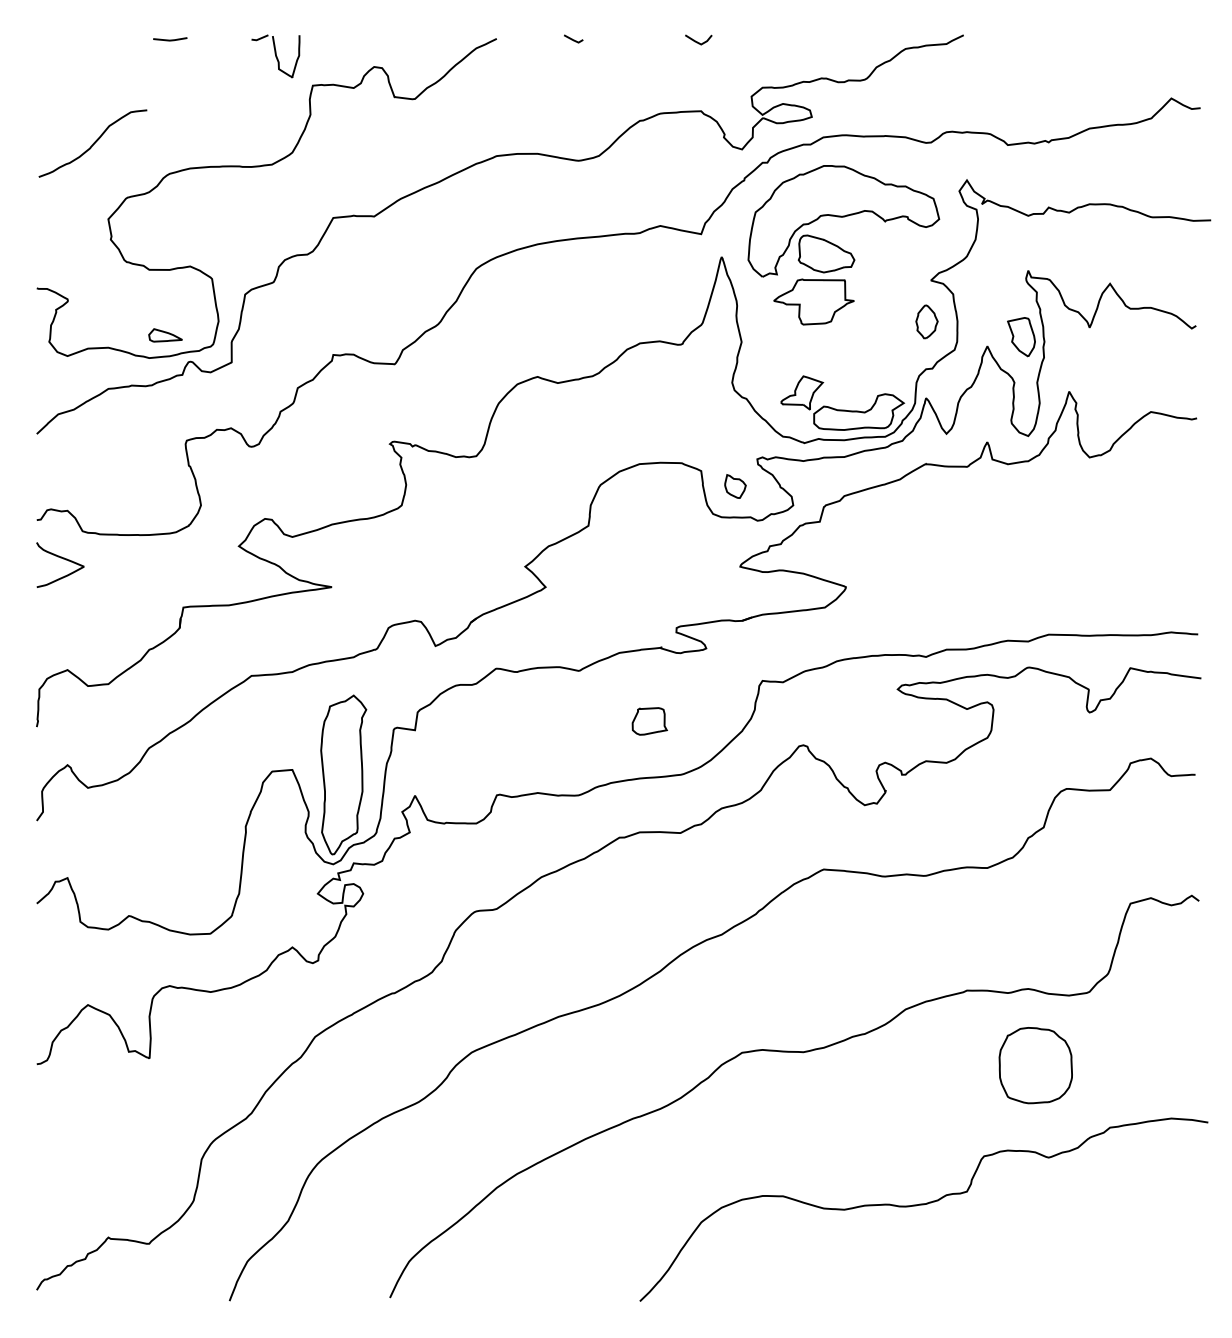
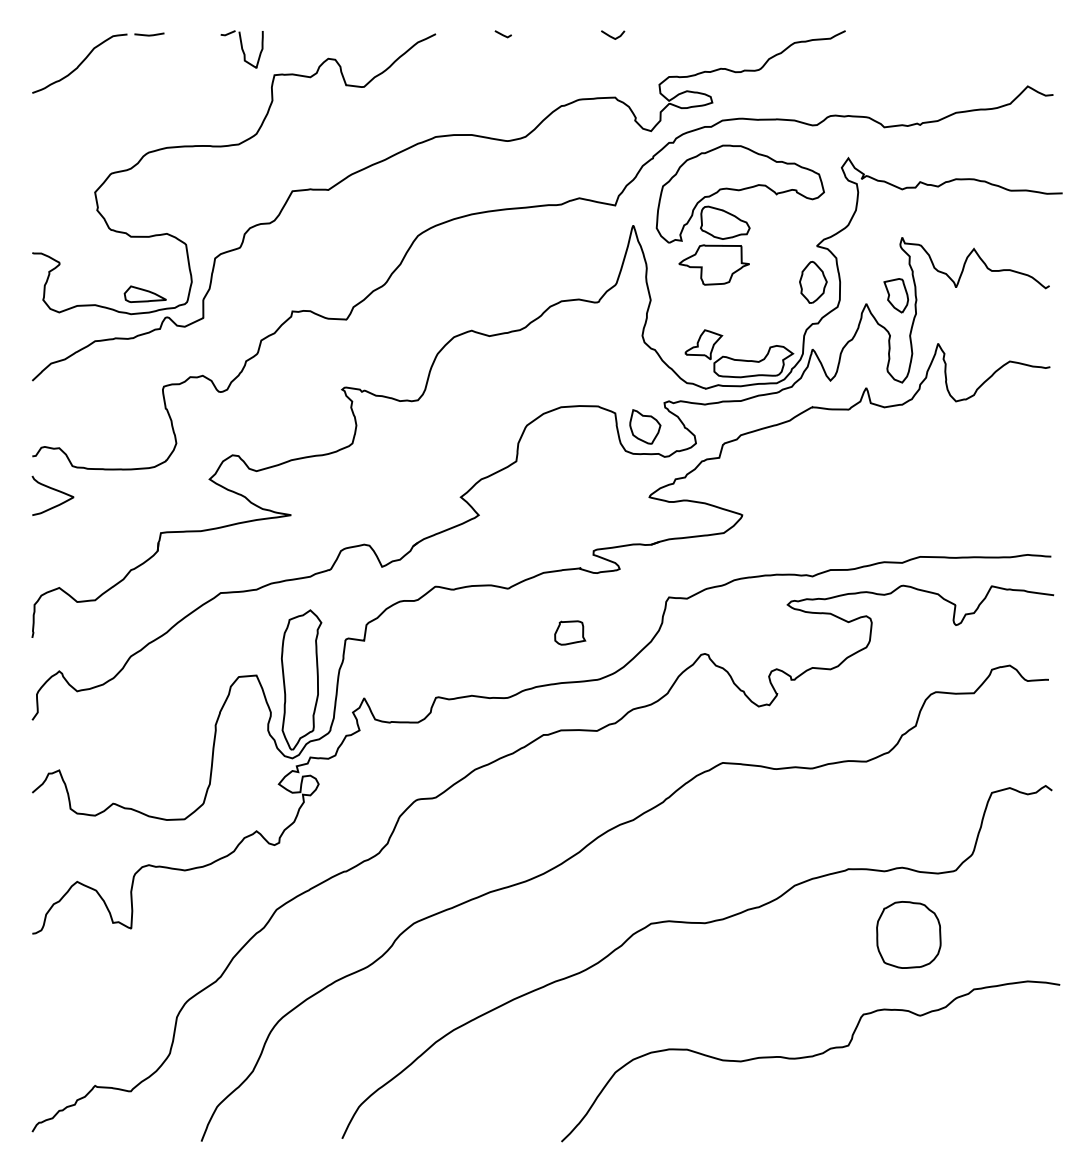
curve: (92, 143) -> (79, 63), moved
part: (926, 321) -> (812, 282), size x1.43
part: (165, 335) -> (145, 294), size x1.43
part: (735, 486) -> (645, 426), size x1.67

